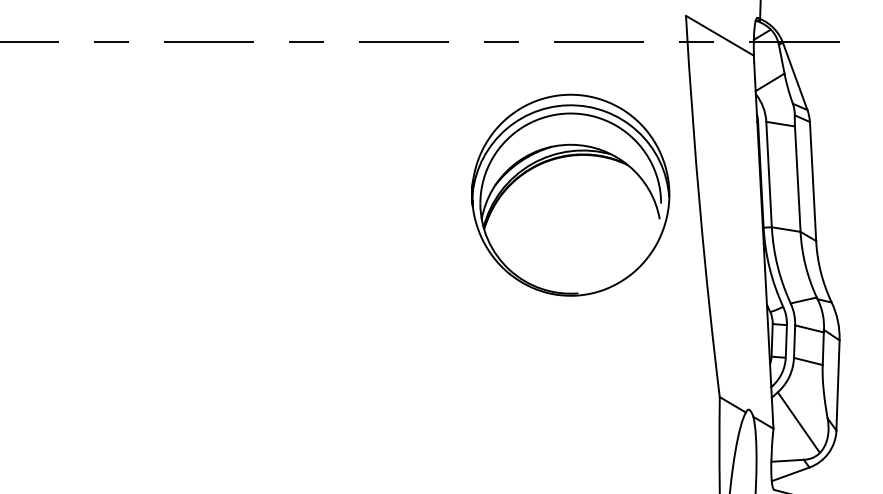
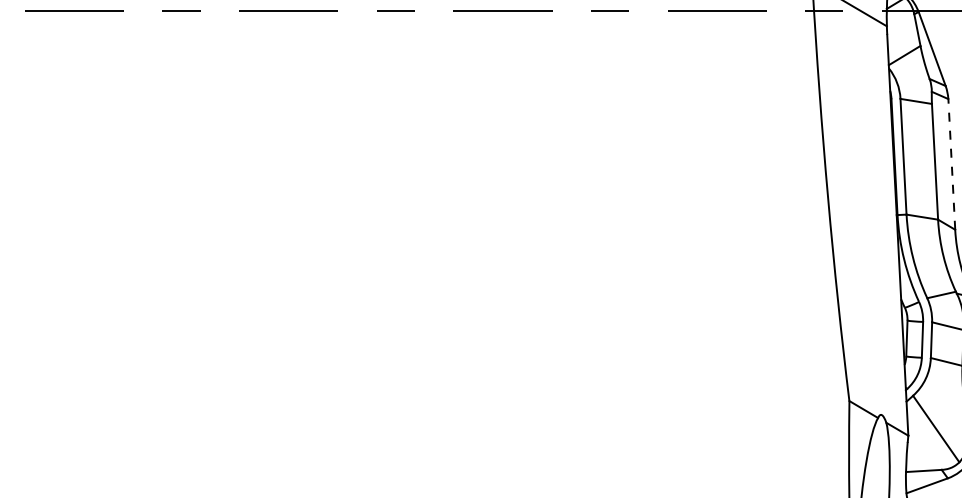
line: (813, 181) -> (952, 164), solid -> dashed
part: (570, 194) -> (685, 178), removed

